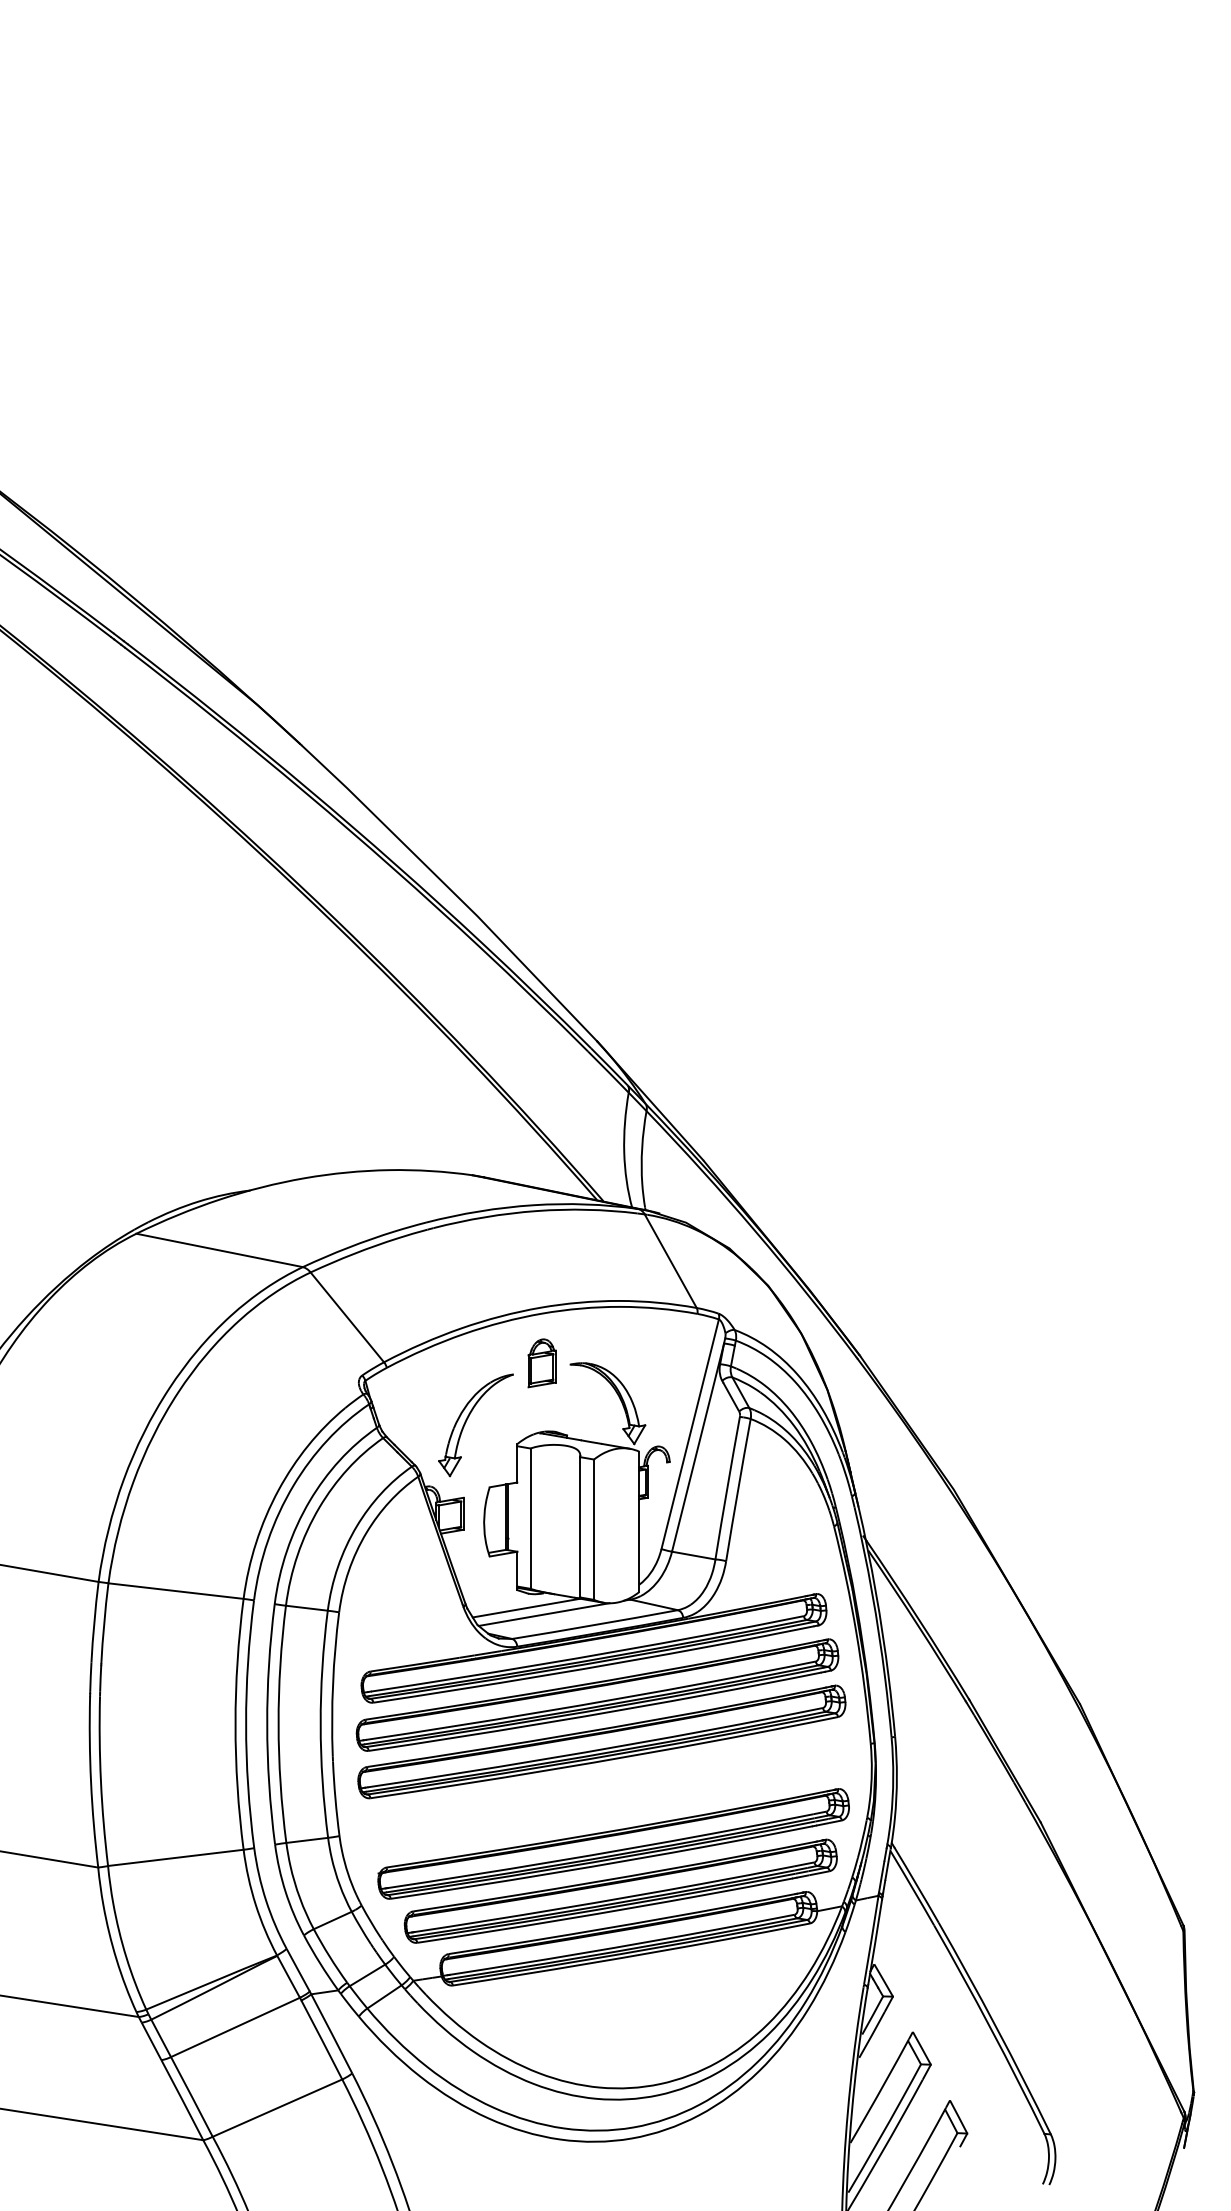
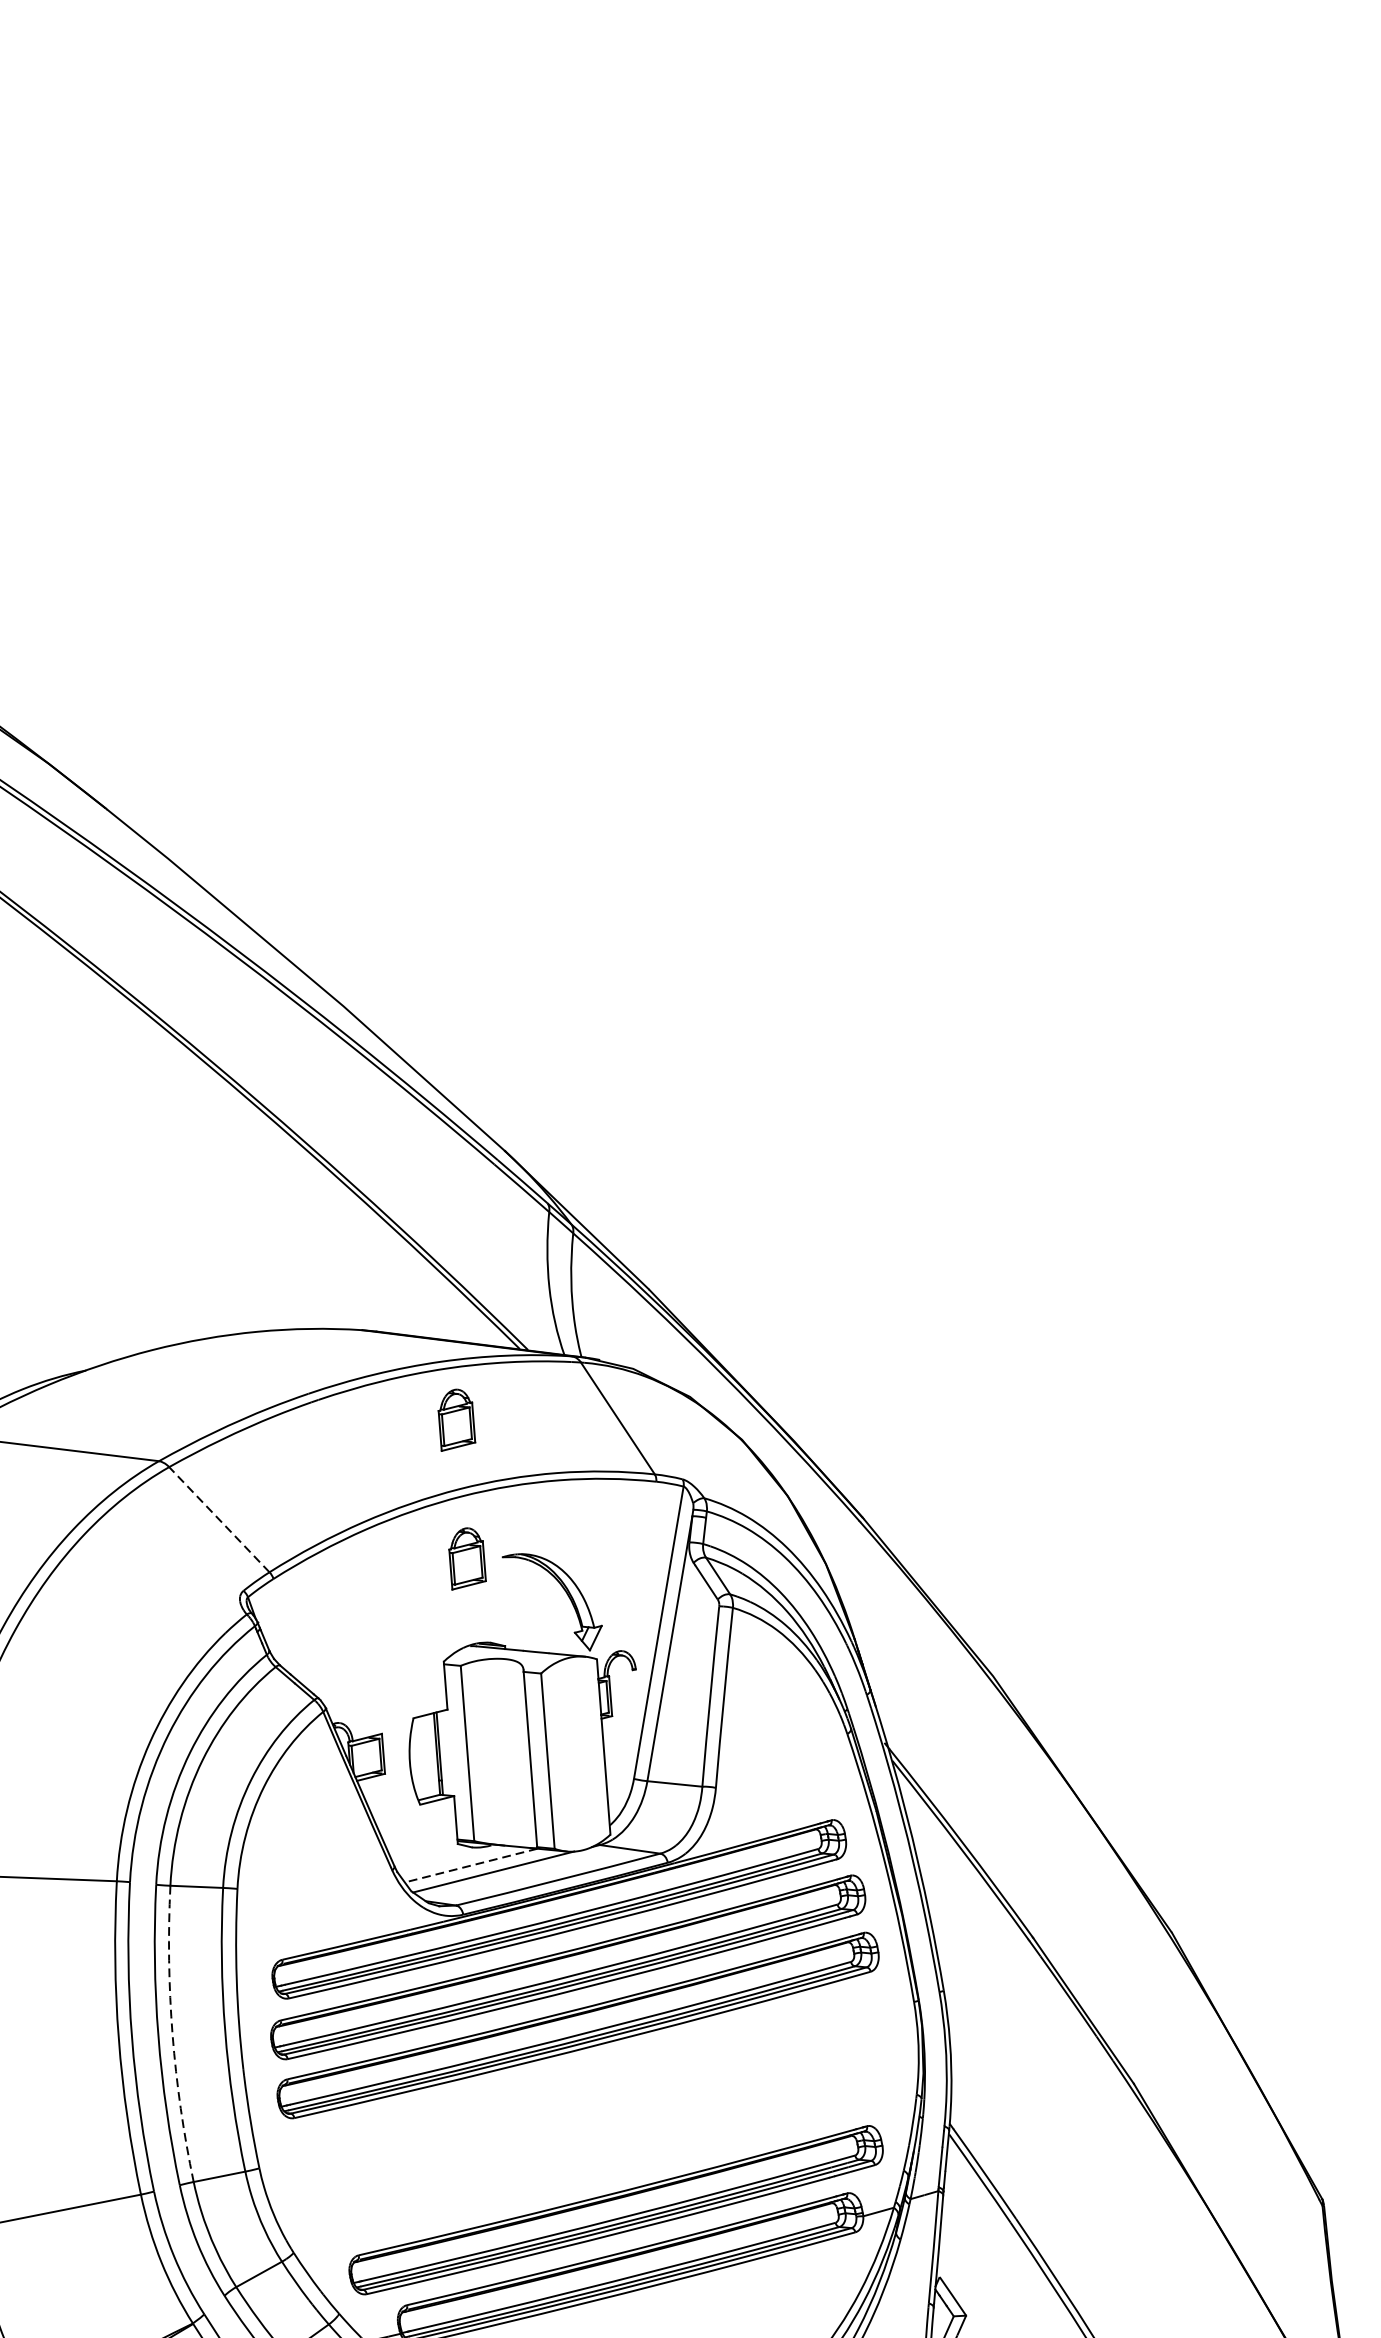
part: (541, 1252) -> (455, 1420), added
line: (347, 1317) -> (219, 1519), solid -> dashed
part: (467, 1420) -> (379, 1636), removed
line: (526, 1608) -> (471, 1866), solid -> dashed
arc: (278, 1724) -> (172, 2034), solid -> dashed
part: (613, 1843) -> (602, 2151), removed

